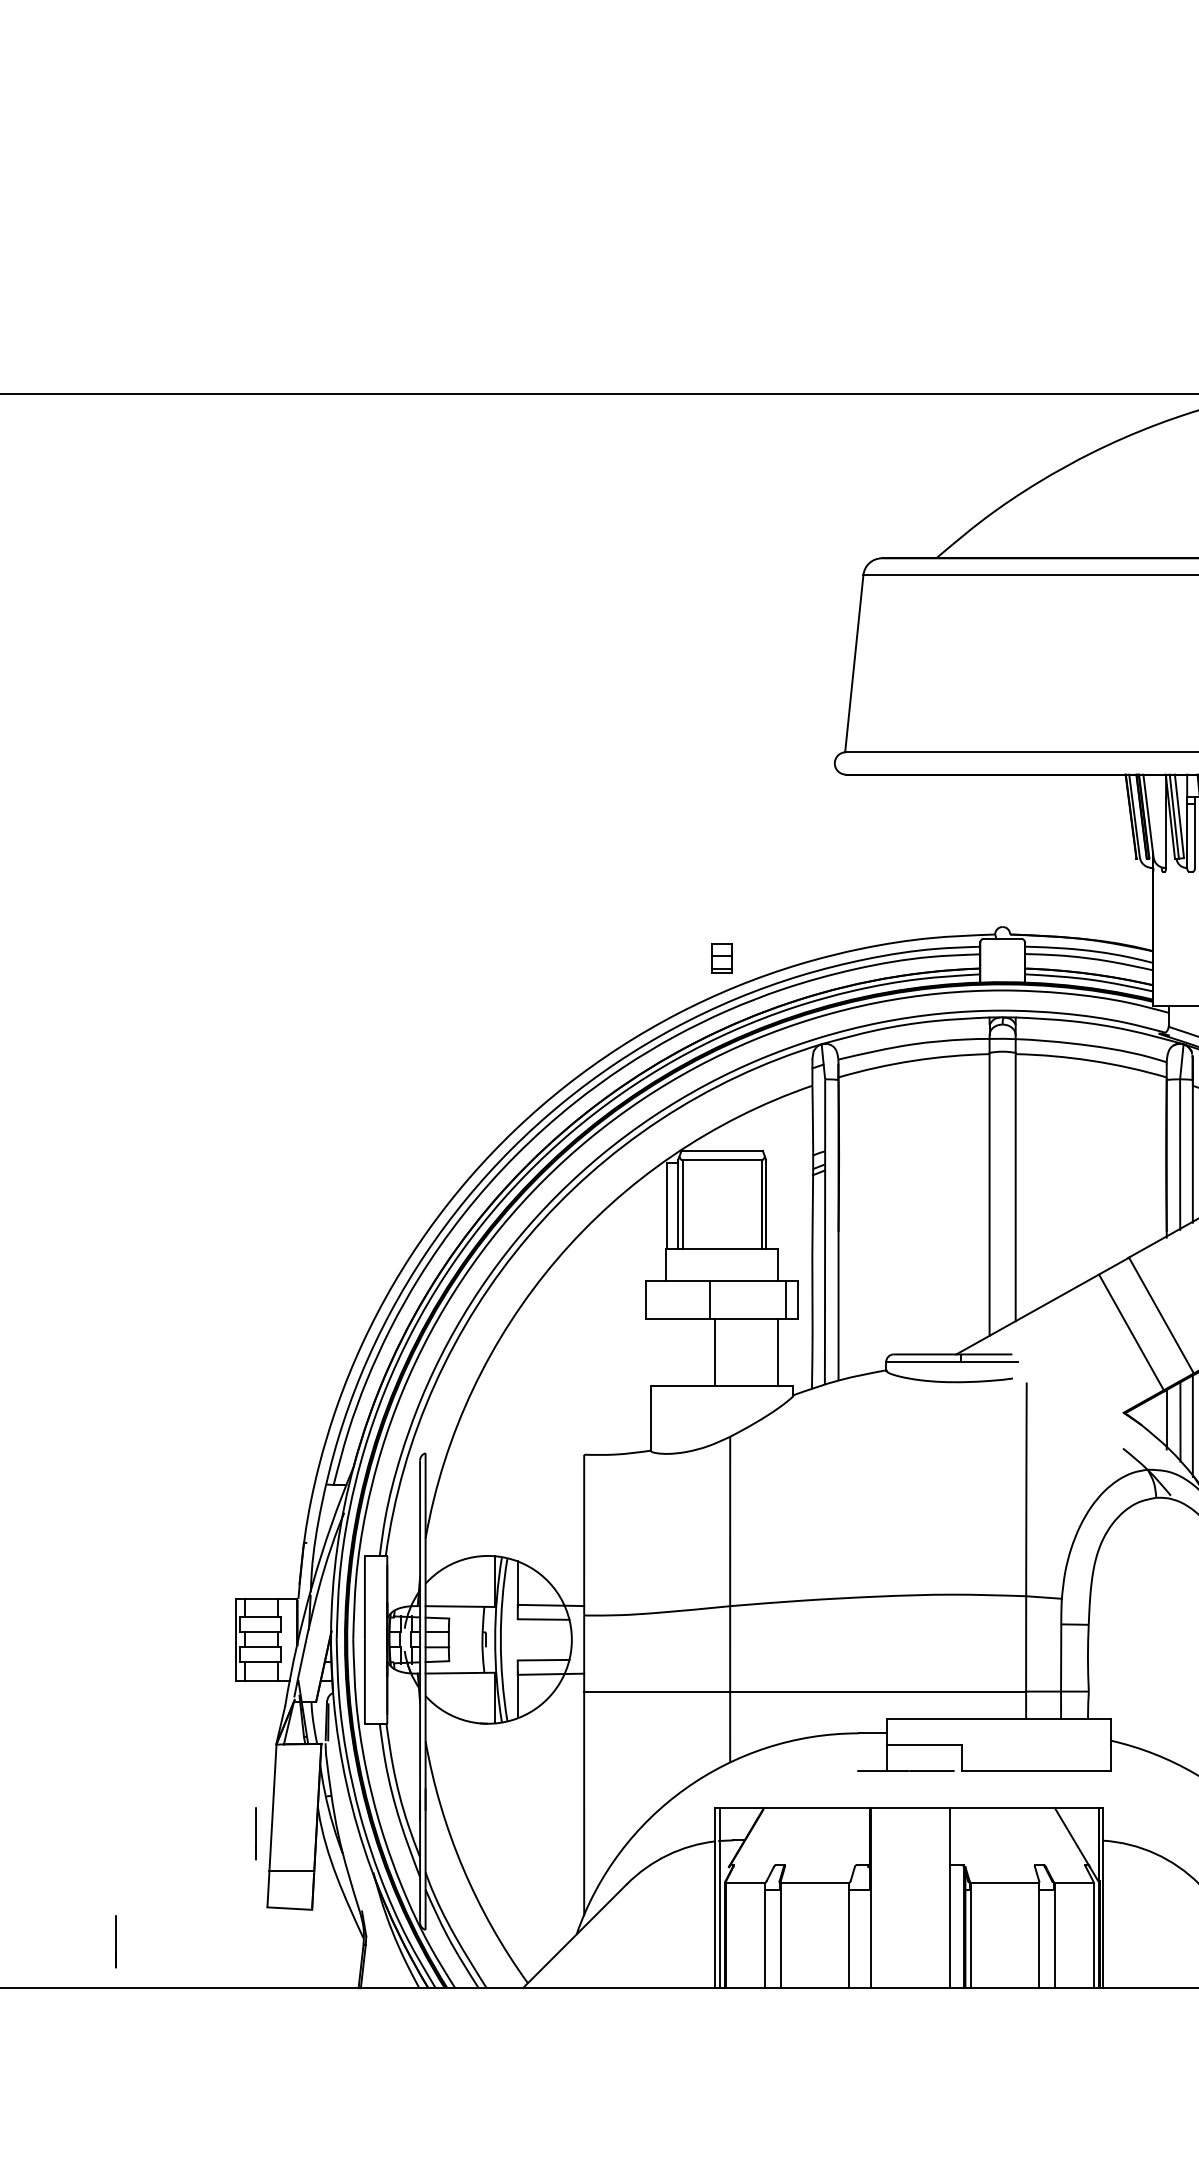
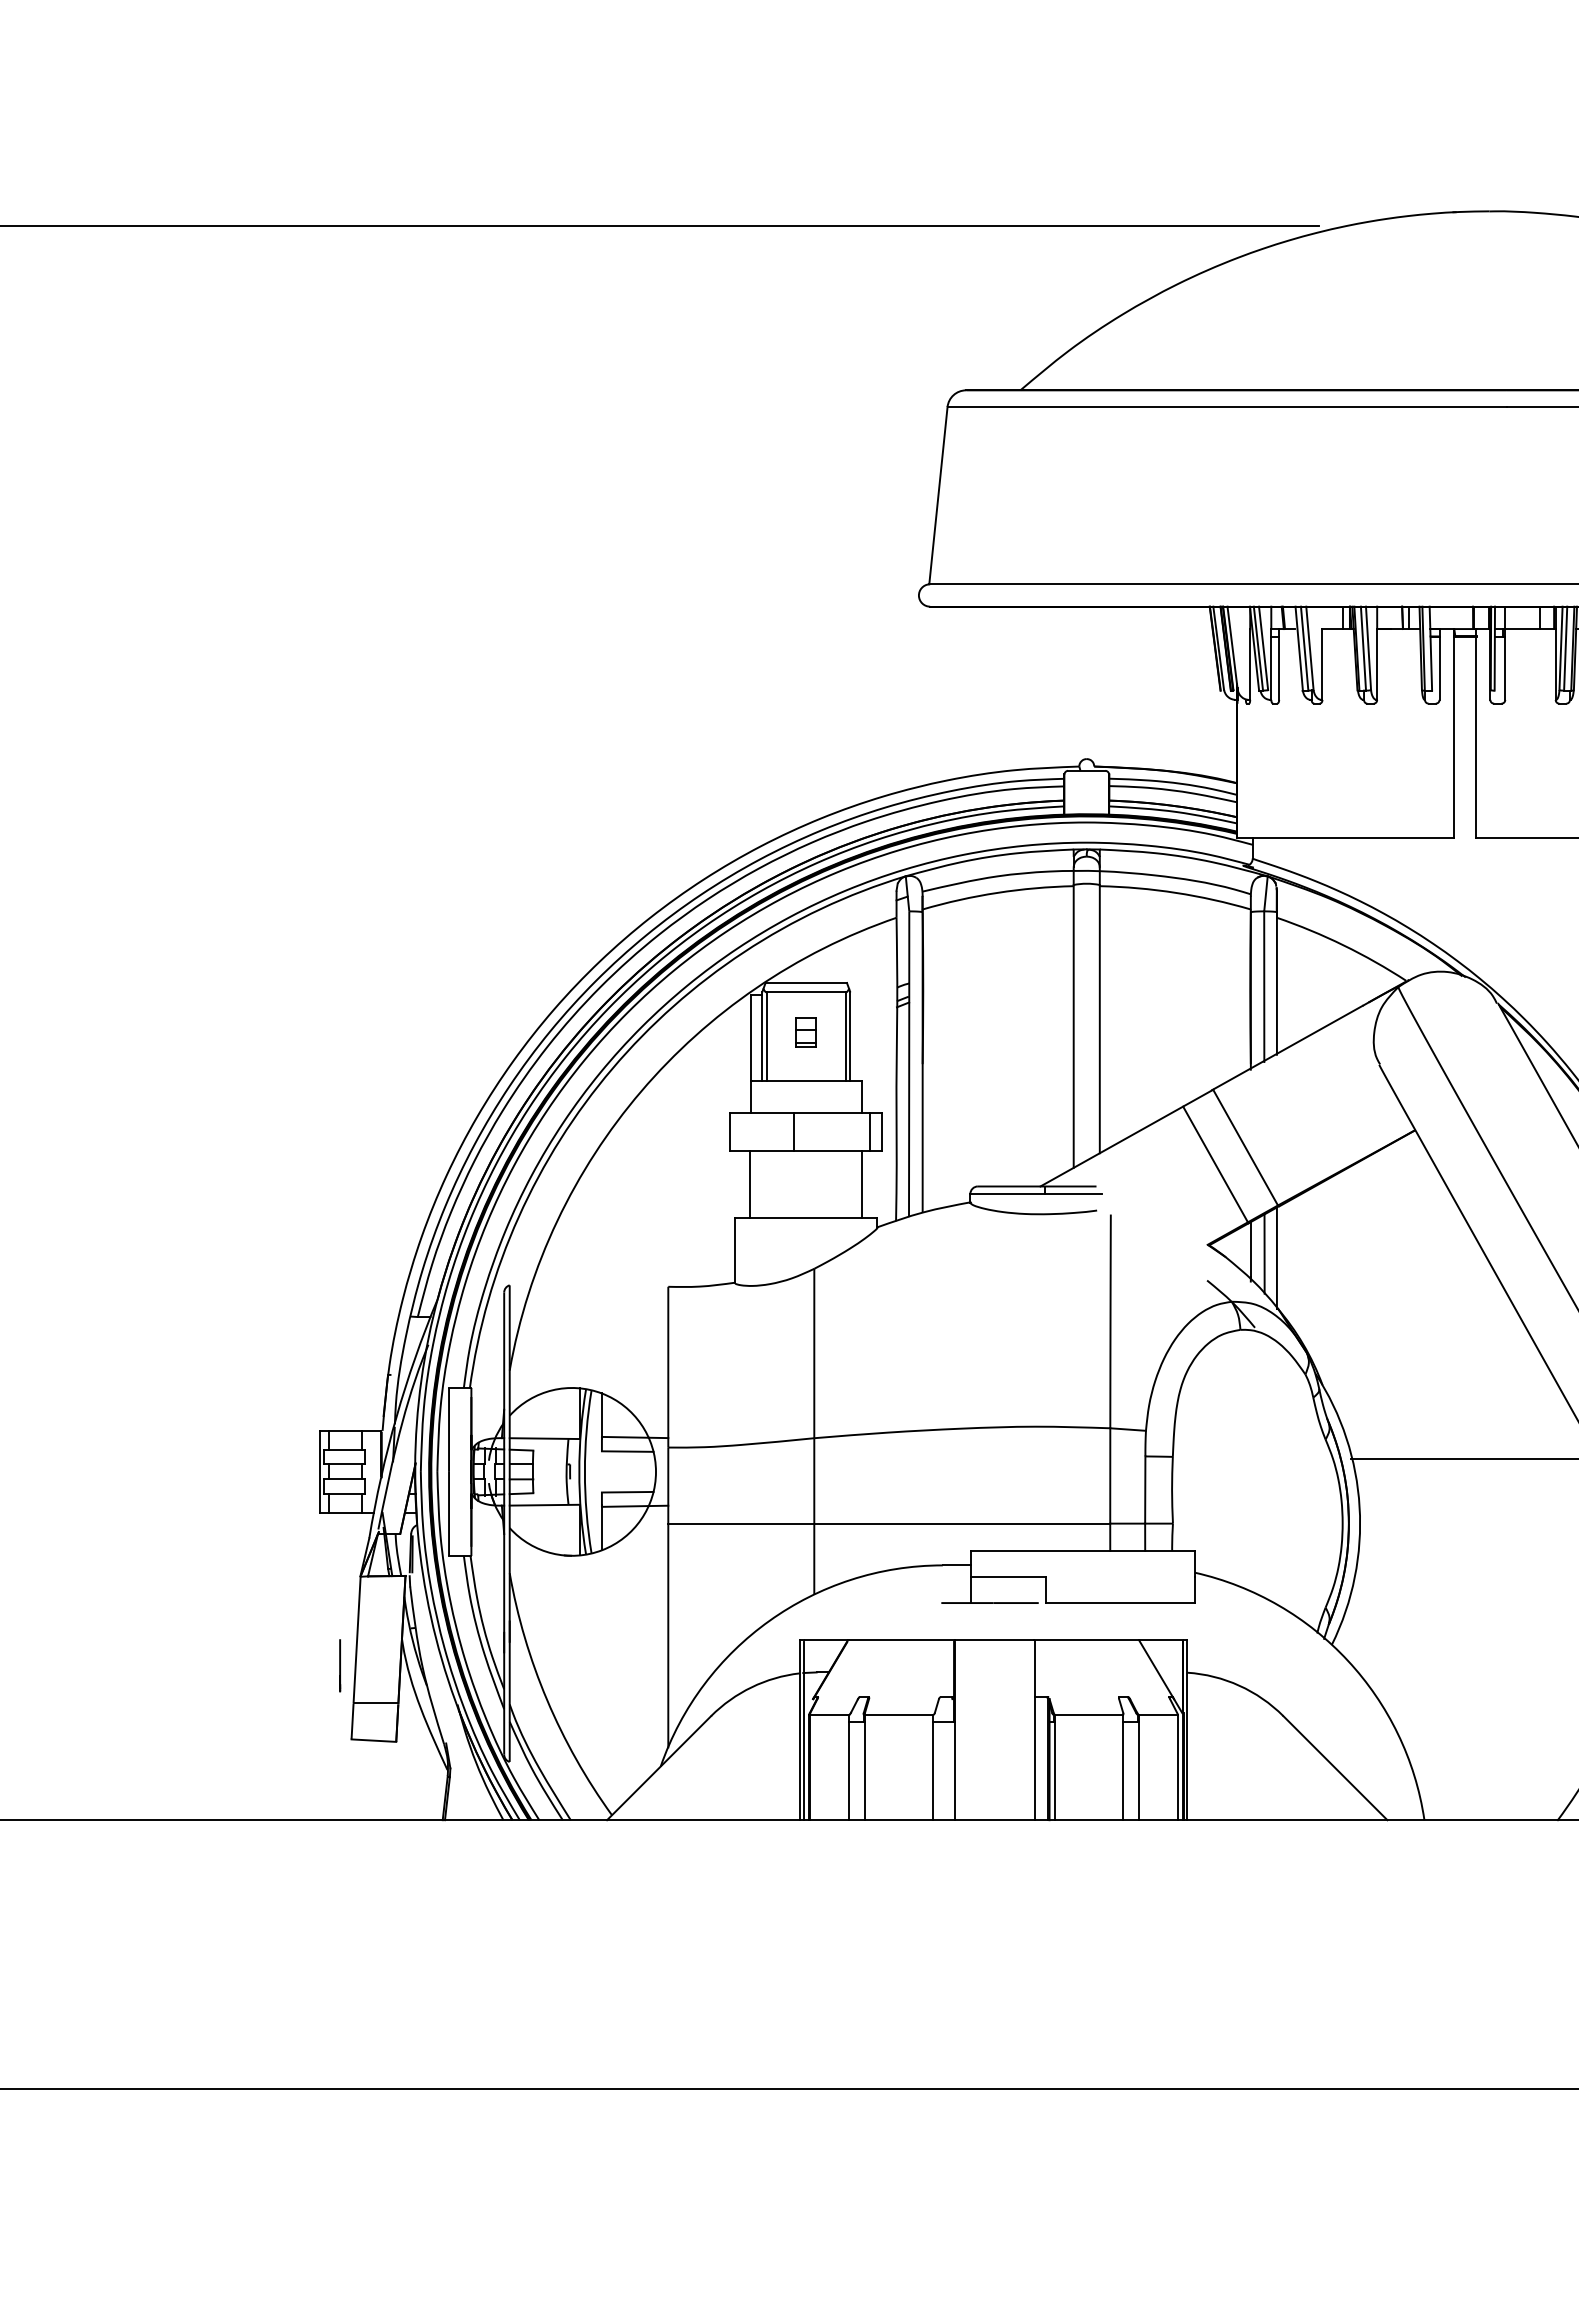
part: (721, 958) -> (805, 1032), moved
line: (715, 1351) -> (750, 1183), moved
line: (116, 1941) -> (200, 1773), removed

